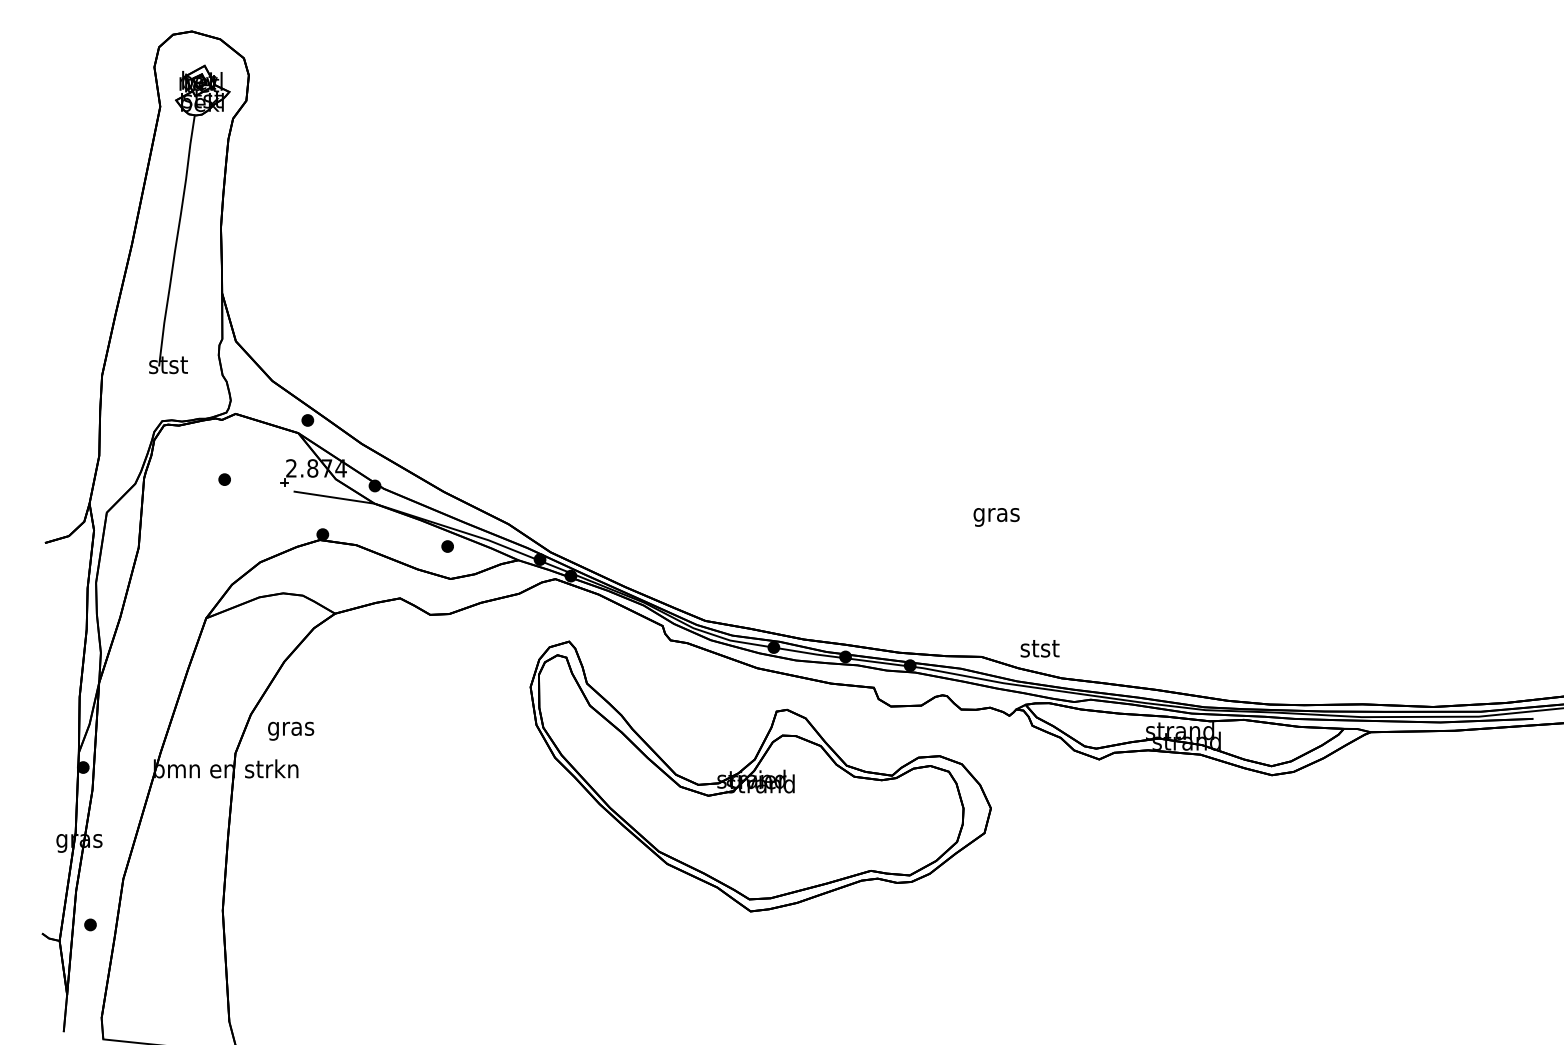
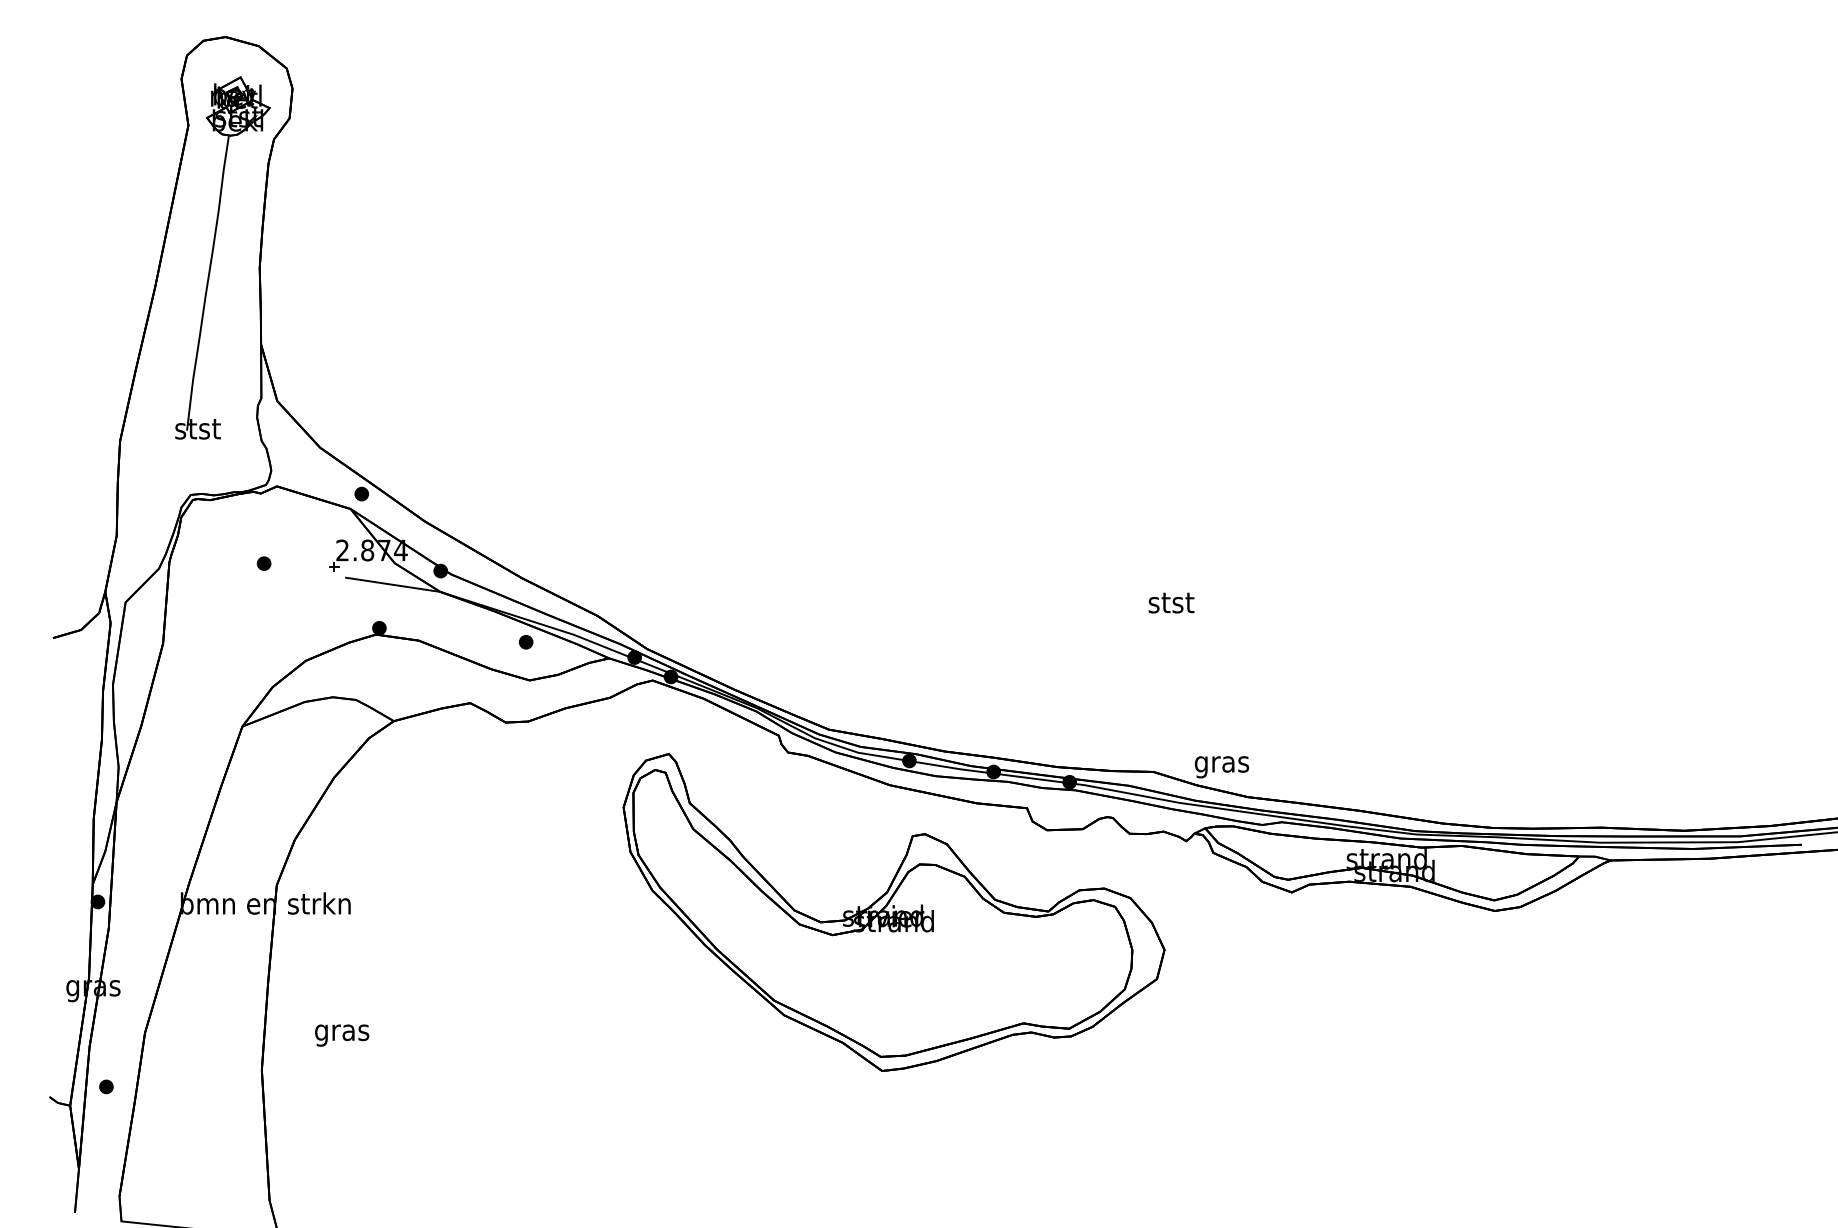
text: (996, 515) -> (1171, 605), gras -> stst
text: (1039, 651) -> (1221, 765), stst -> gras
text: (291, 730) -> (342, 1034), moved

